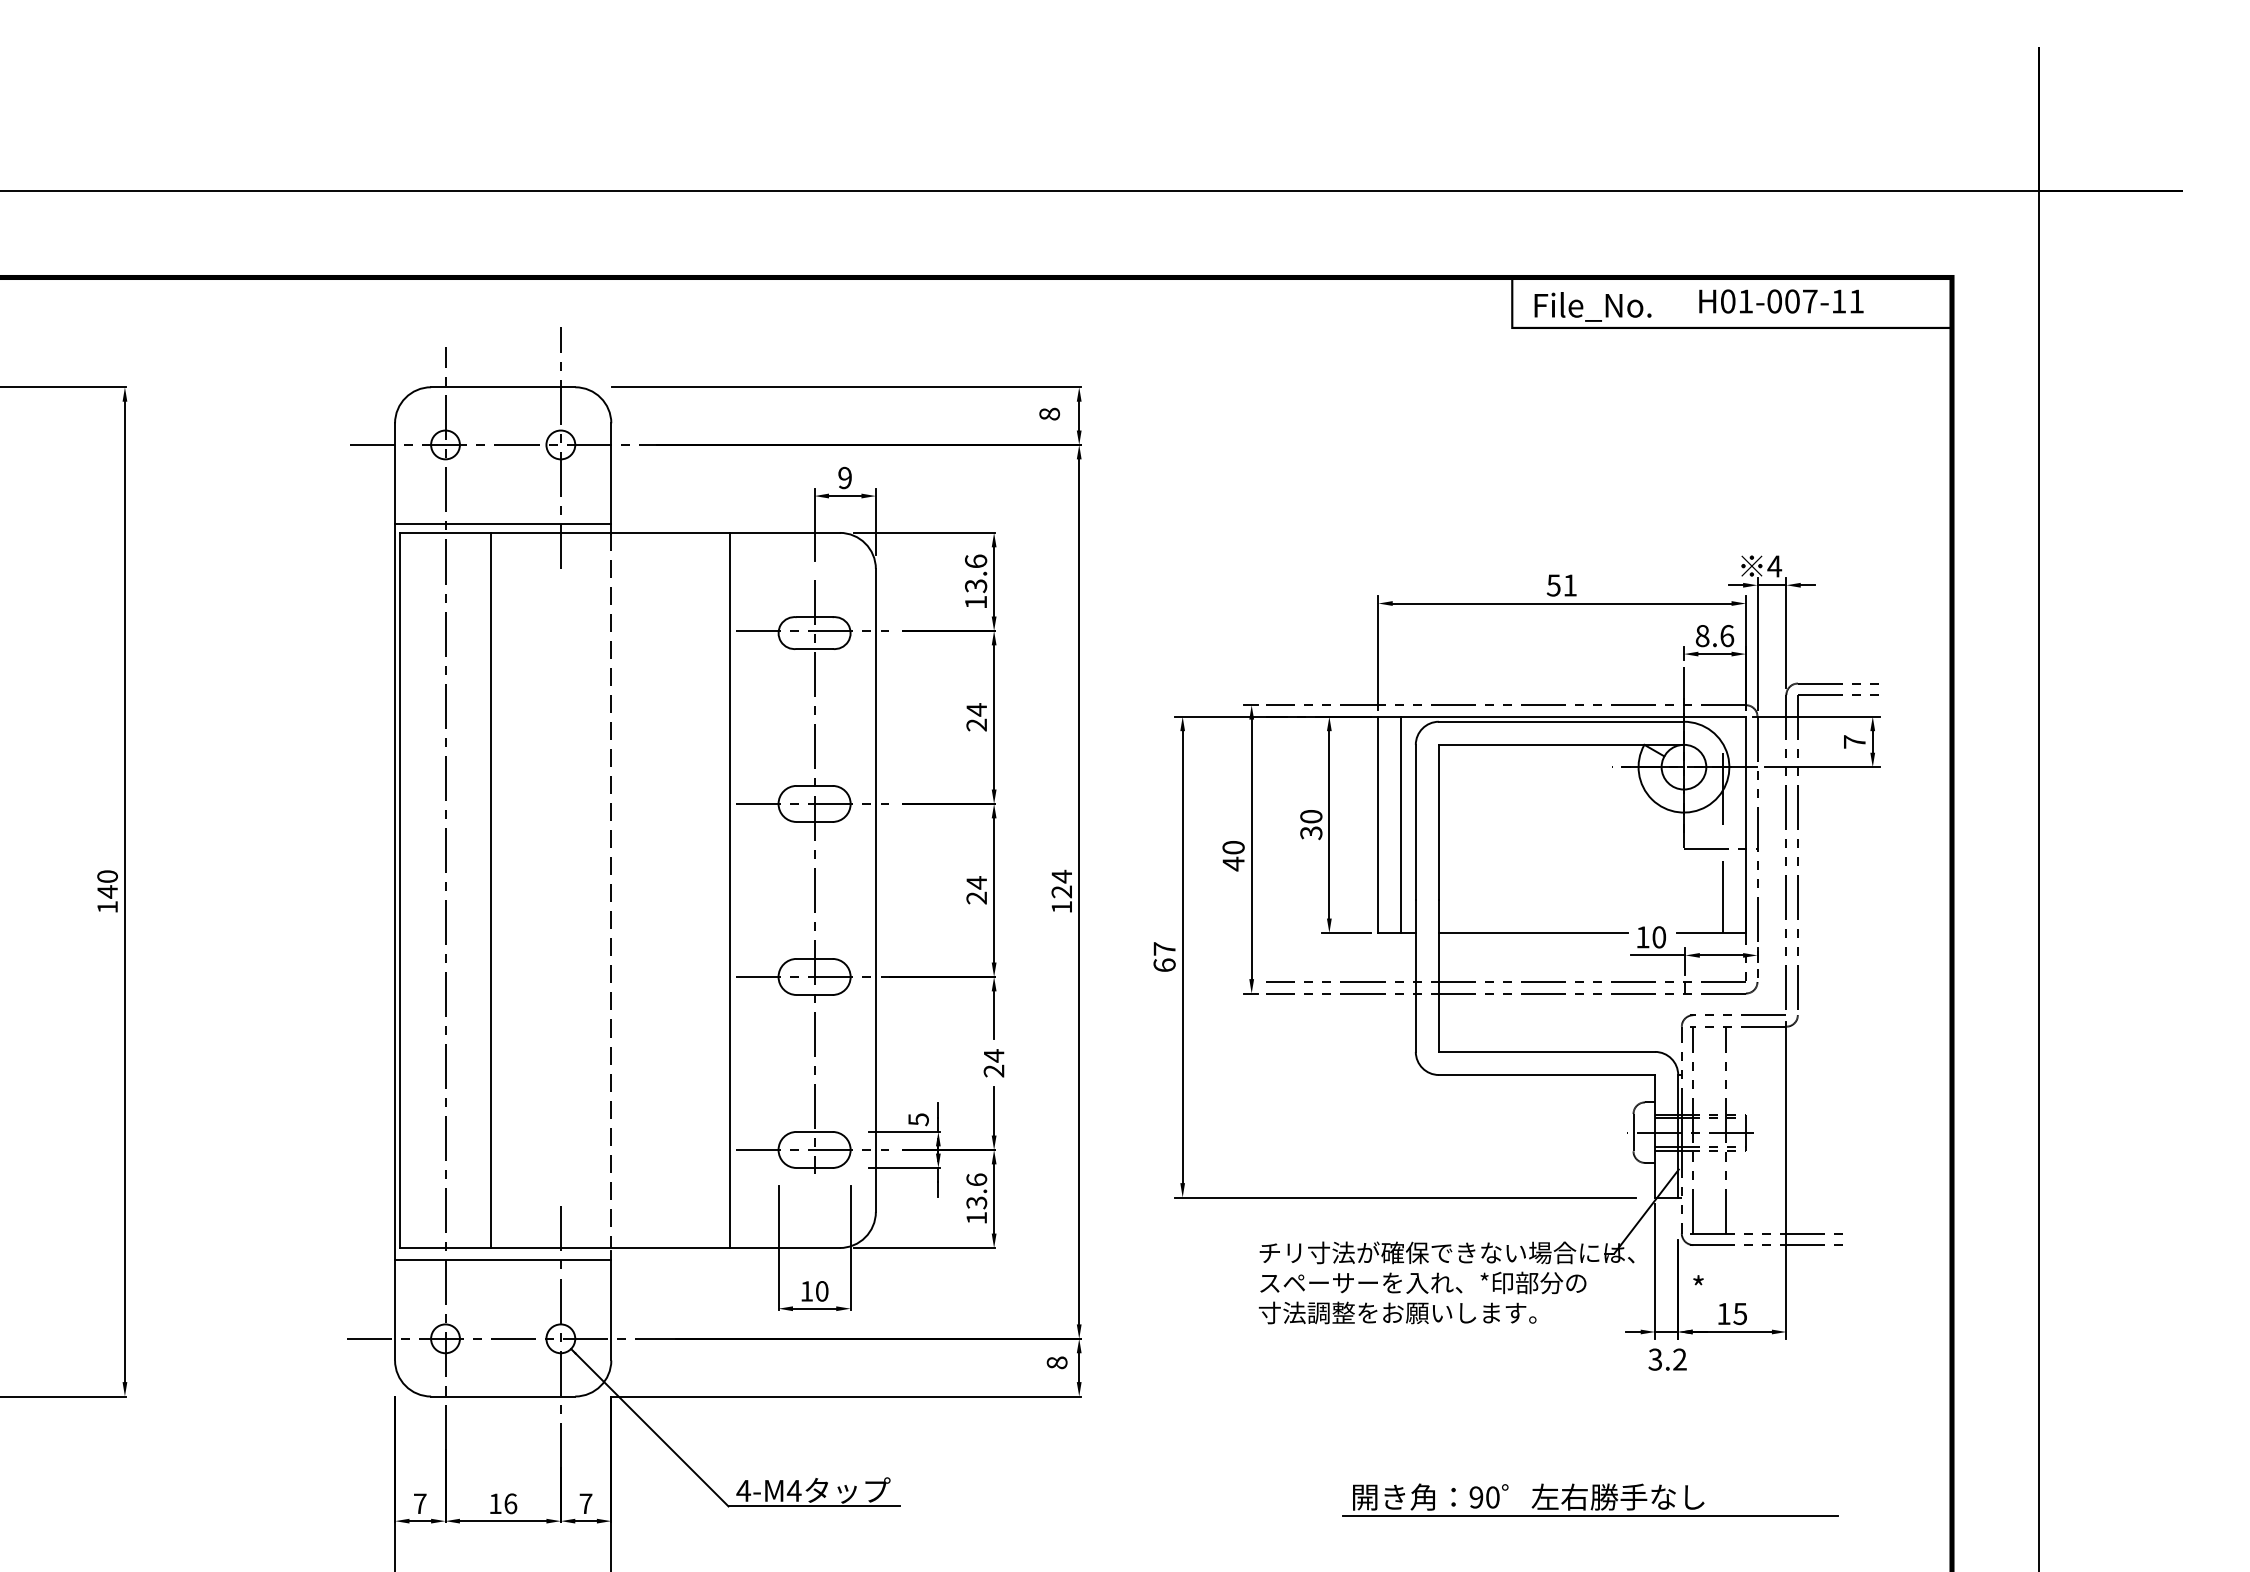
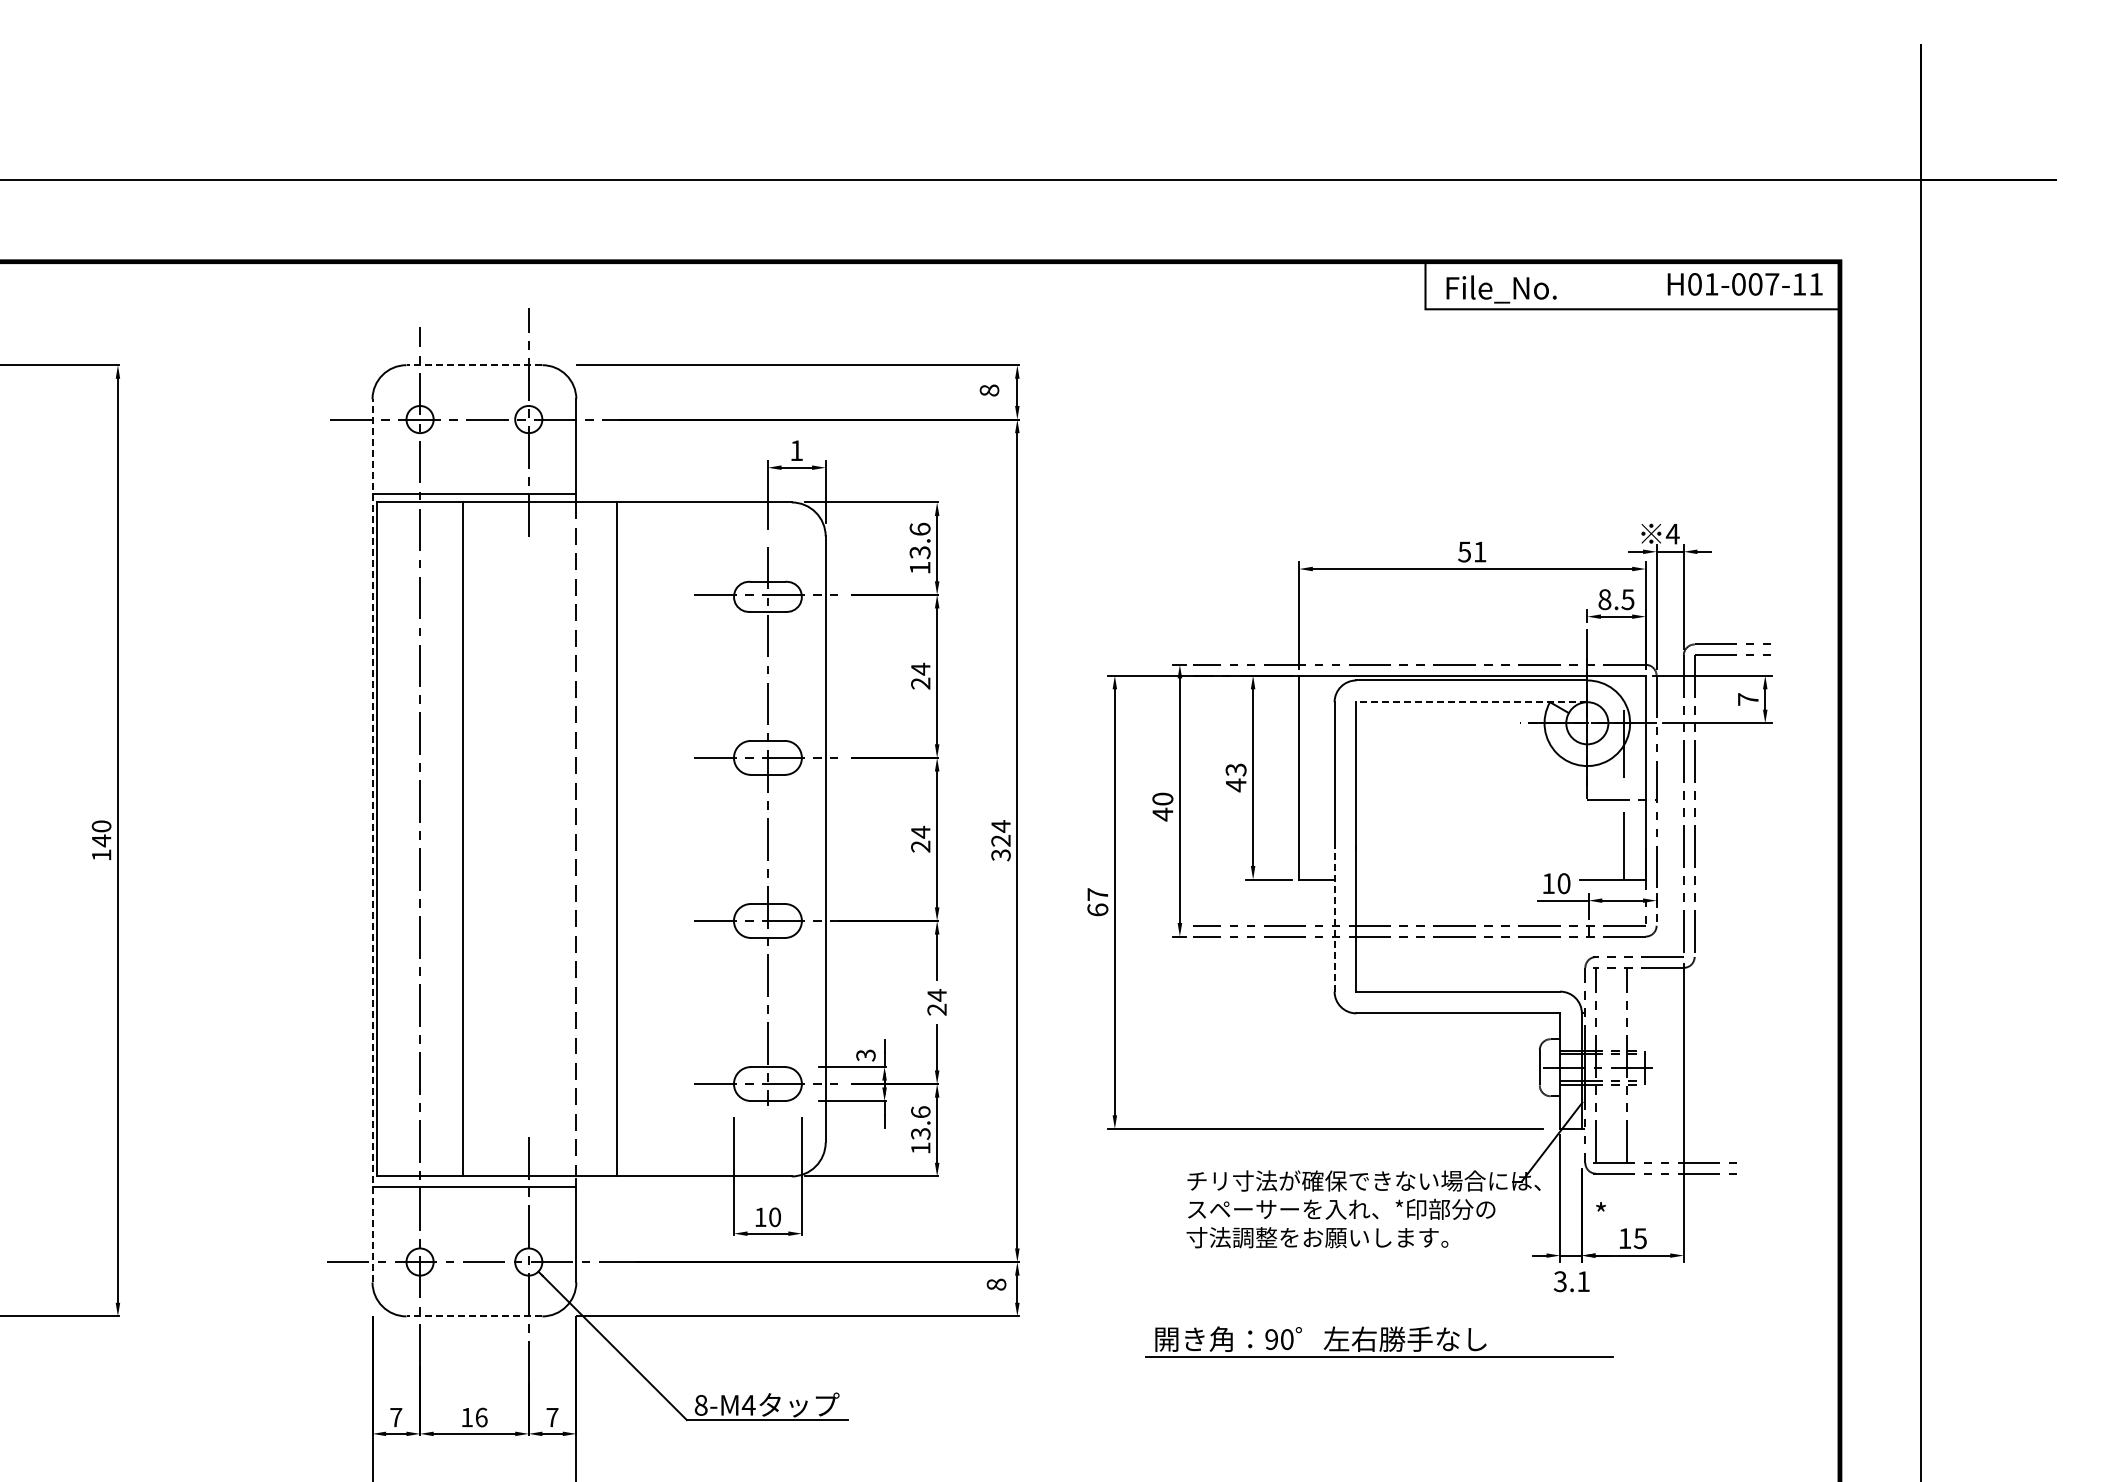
text: (1780, 301) -> (1744, 284), moved
line: (503, 387) -> (474, 365), solid -> dashed
text: (844, 477) -> (796, 450), 9 -> 1
text: (1726, 635) -> (1627, 599), 8.6 -> 8.5
line: (1561, 745) -> (1471, 702), solid -> dashed
text: (1310, 824) -> (1235, 777), 30 -> 43
line: (1401, 824) -> (1321, 777), removed
line: (730, 890) -> (617, 839), moved
line: (395, 891) -> (372, 840), solid -> dashed
text: (1061, 907) -> (1000, 855), 124 -> 324
line: (1533, 932) -> (1445, 879), removed
line: (1415, 975) -> (1334, 919), solid -> dashed
text: (918, 1118) -> (865, 1054), 5 -> 3
text: (1679, 1359) -> (1583, 1281), 3.2 -> 3.1
line: (503, 1396) -> (474, 1316), solid -> dashed
text: (744, 1491) -> (701, 1405), 4-M4 -> 8-M4
part: (1590, 1499) -> (1379, 1341), moved

